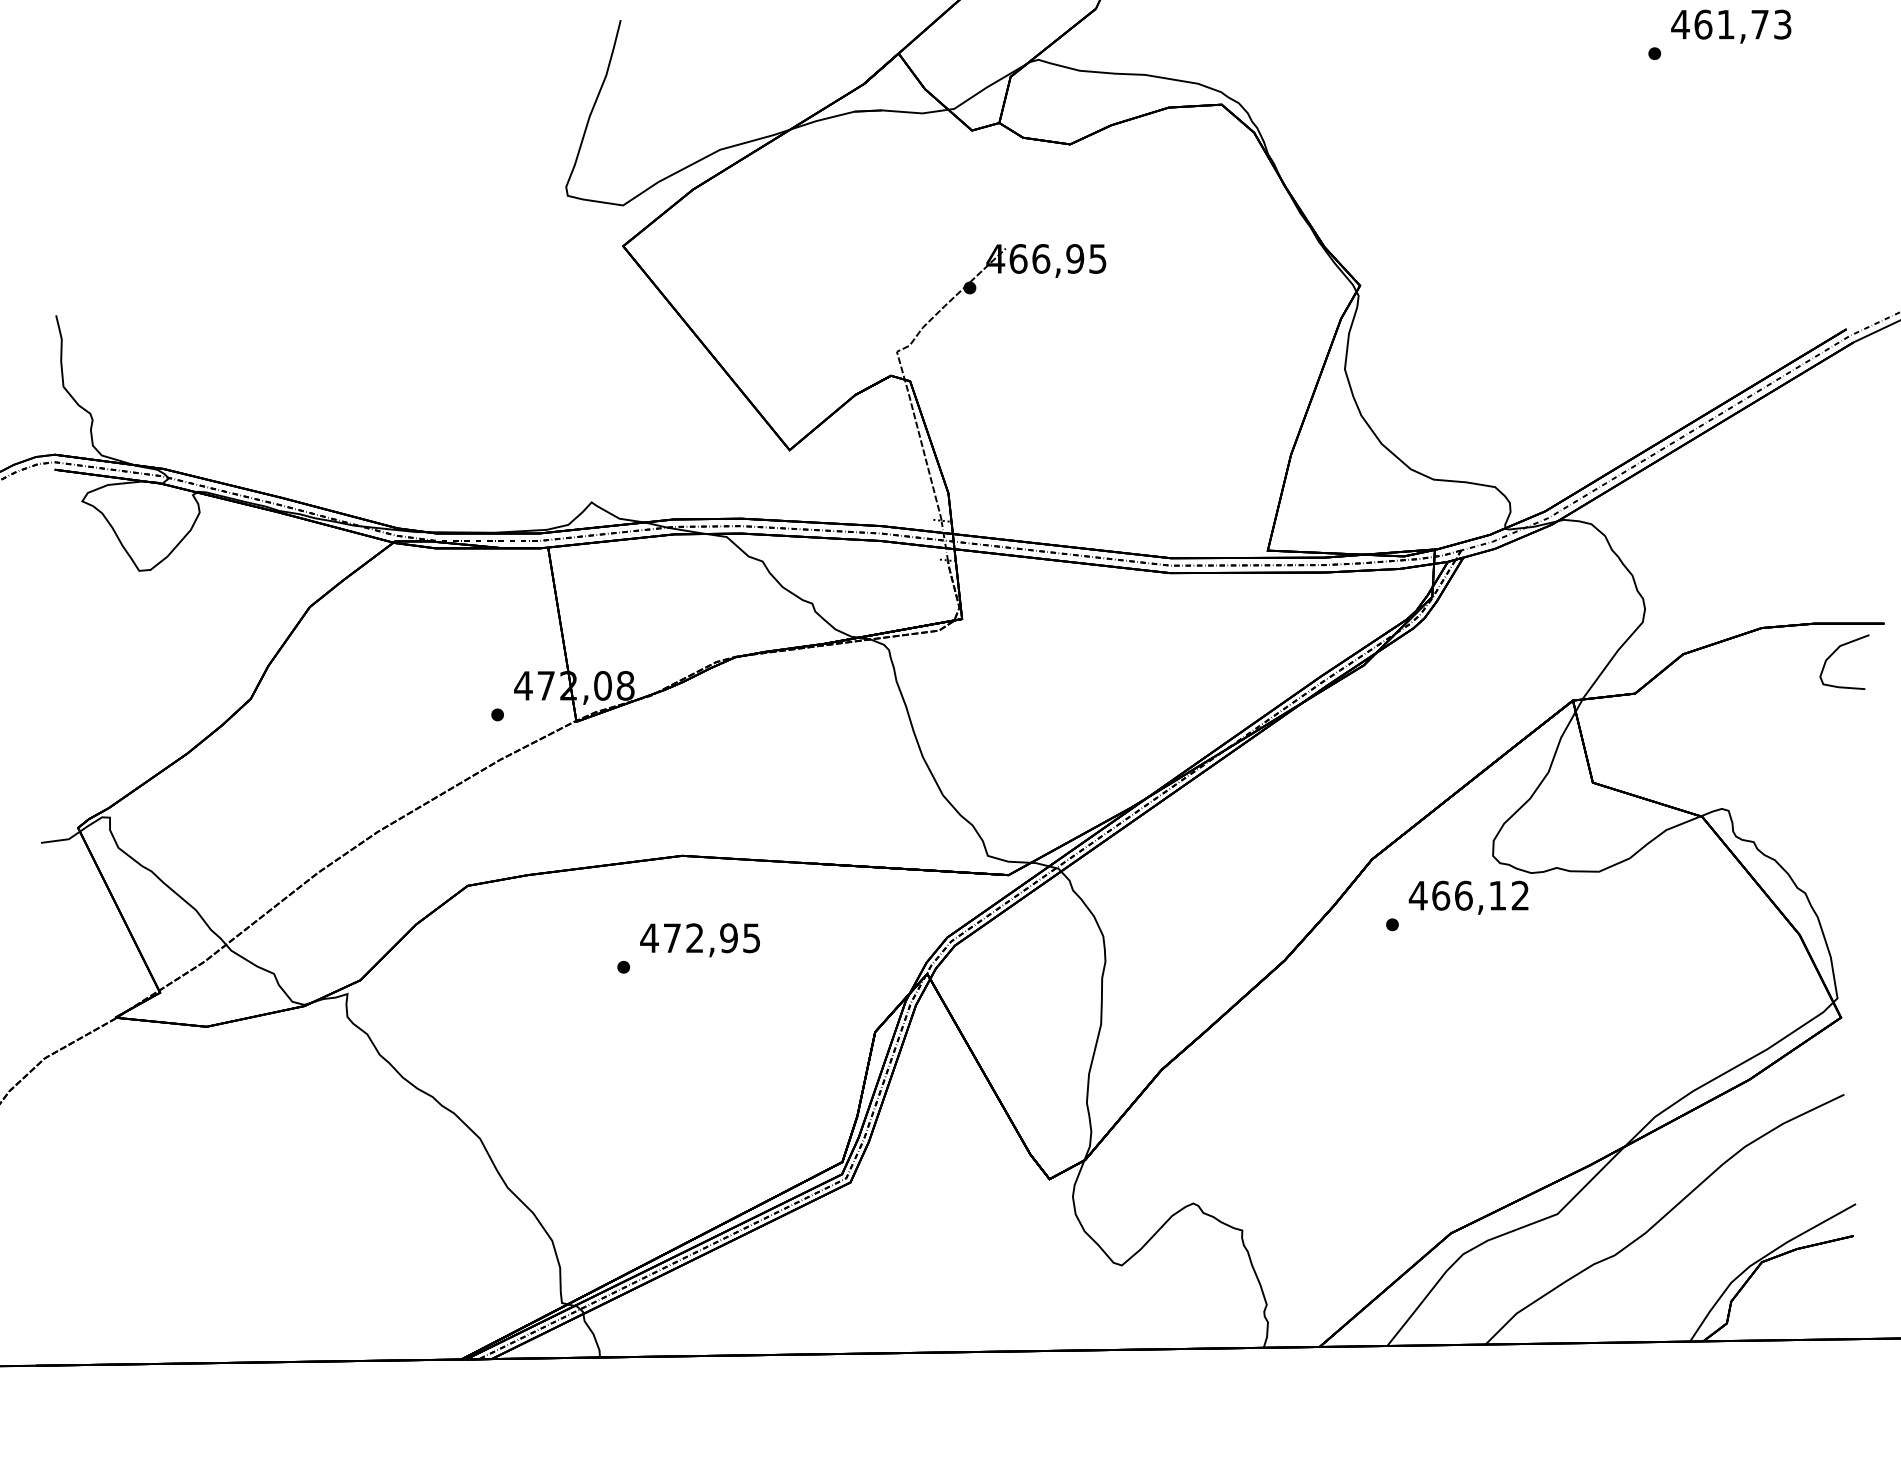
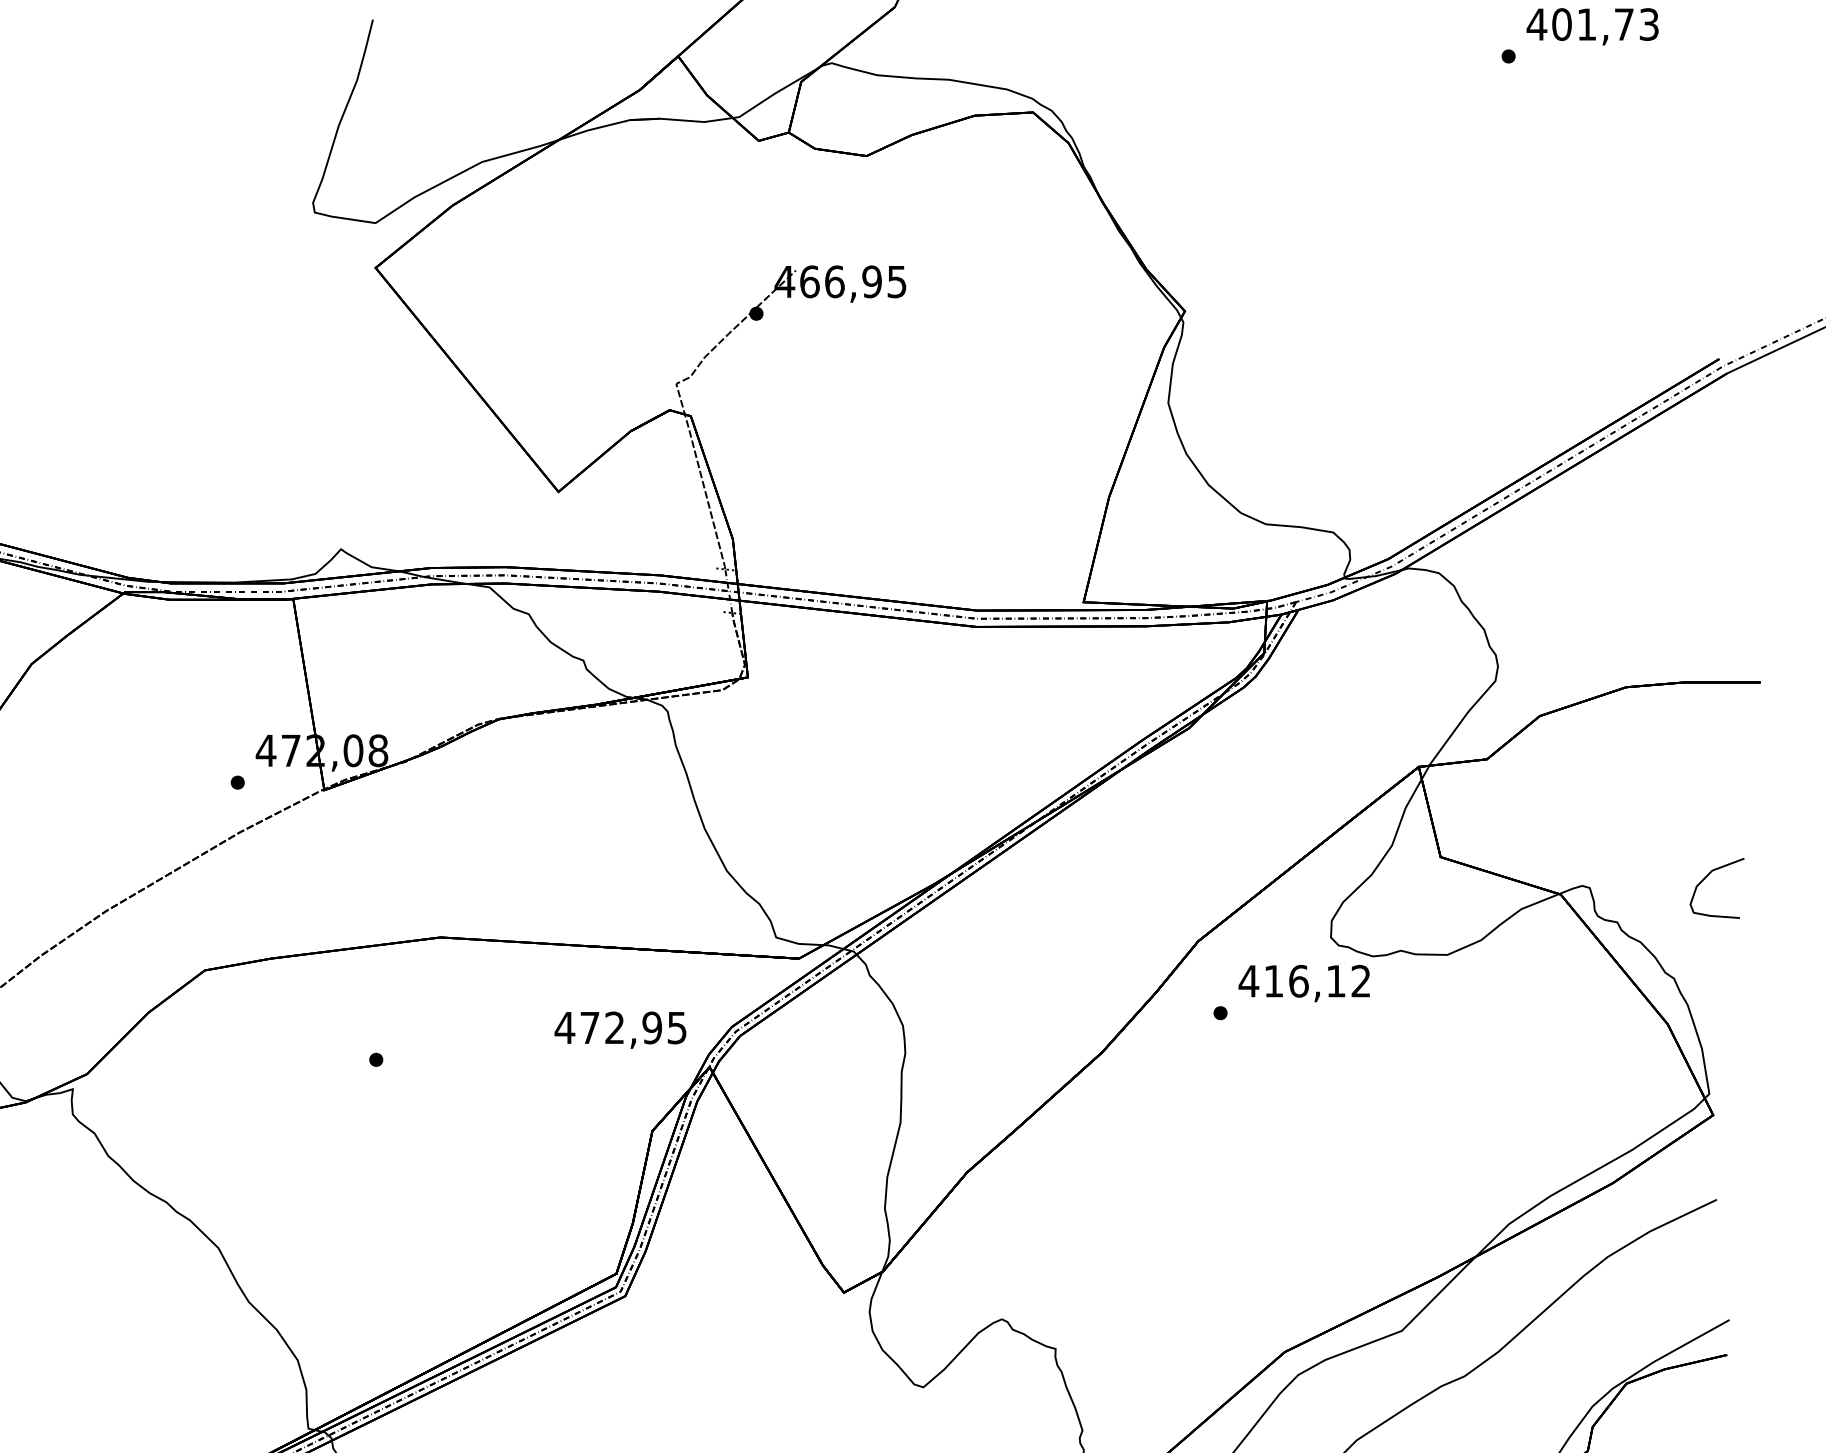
text: (1703, 24) -> (1562, 24), 461,73 -> 401,73
curve: (1835, 652) -> (1707, 877), moved
text: (1441, 895) -> (1274, 981), 466,12 -> 416,12
text: (699, 940) -> (619, 1030), moved

